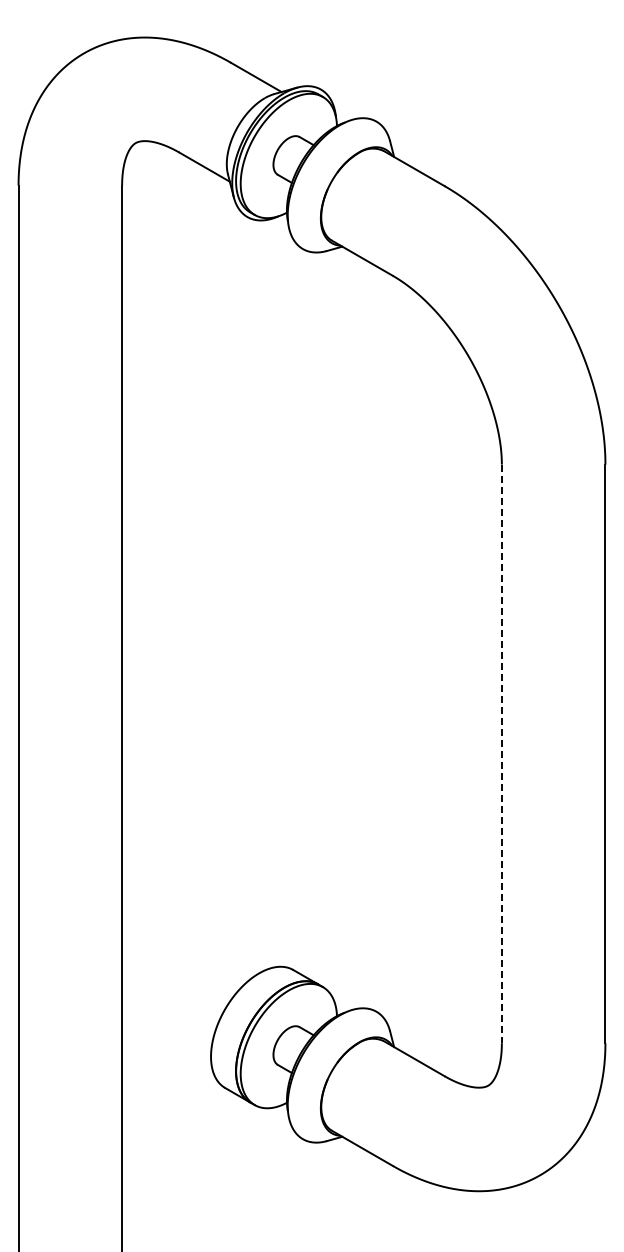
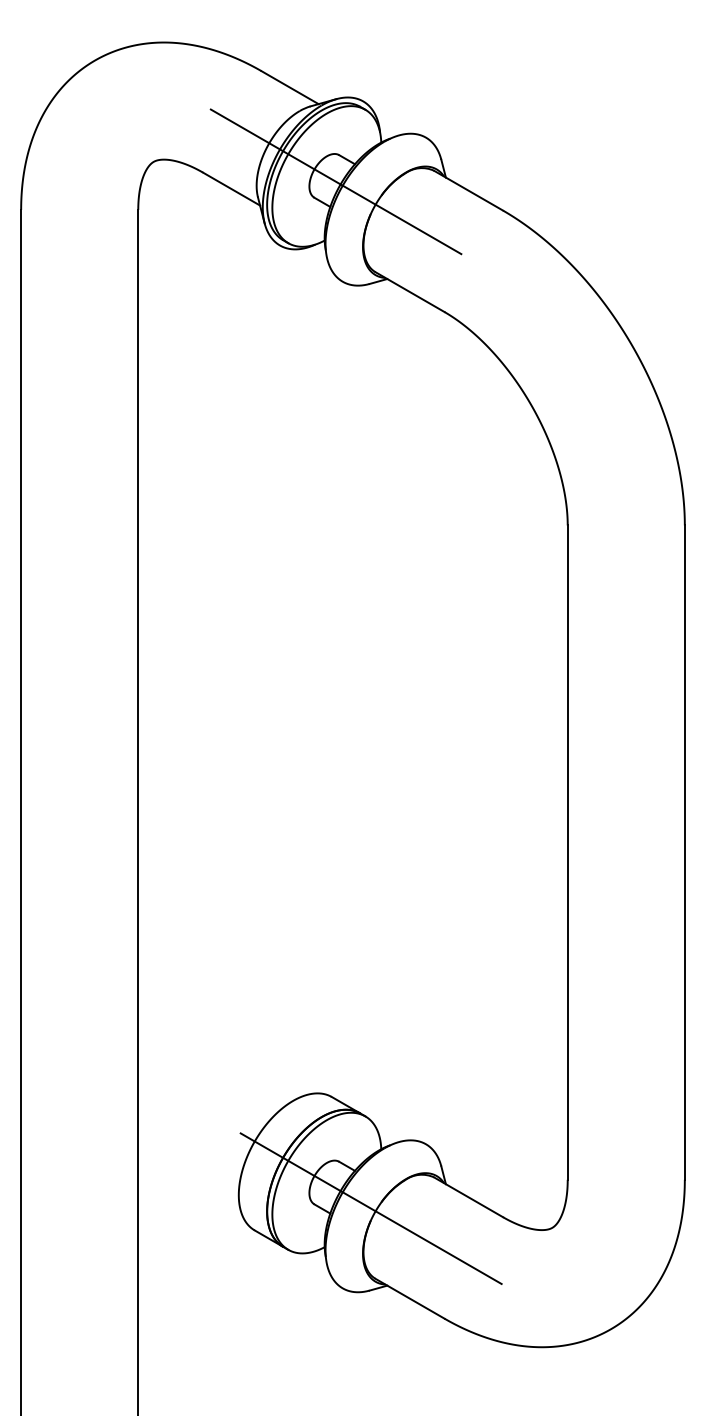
line: (296, 160) -> (335, 181), added
line: (501, 754) -> (567, 853), dashed -> solid
line: (327, 1068) -> (370, 1208), added

